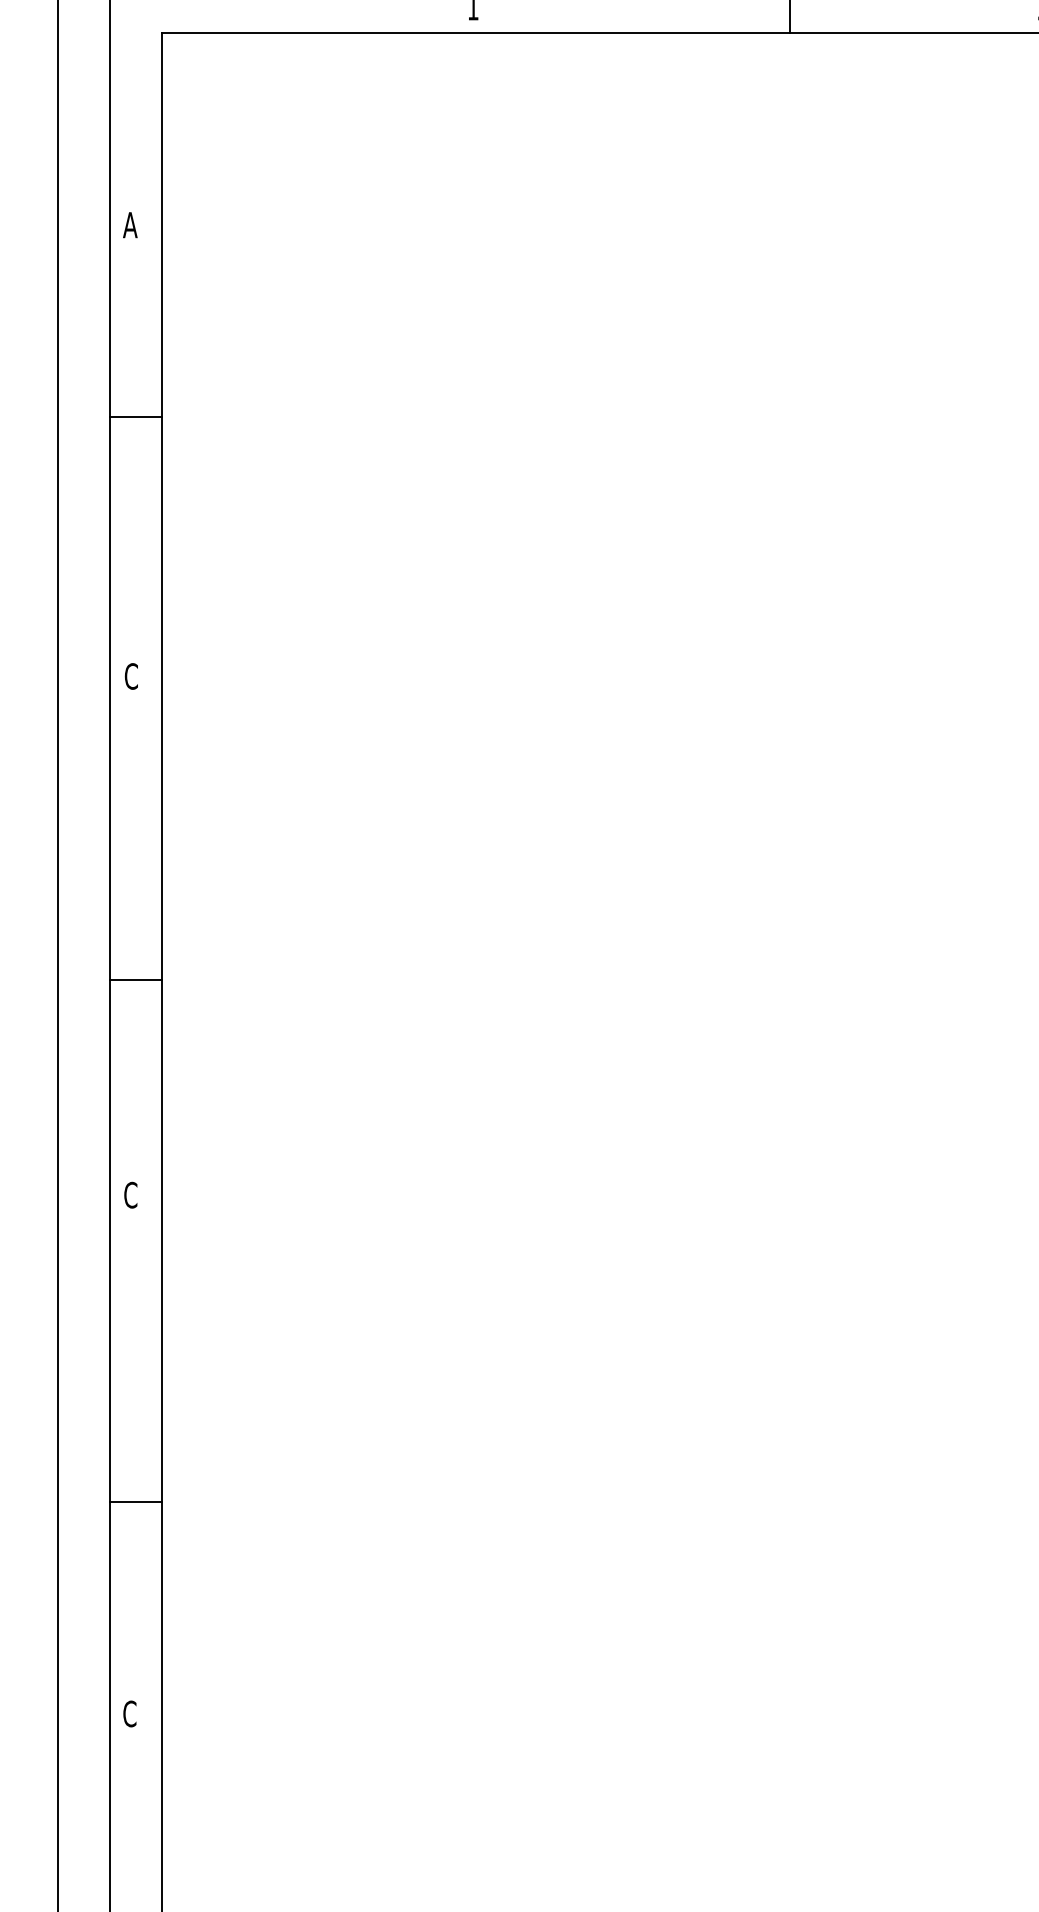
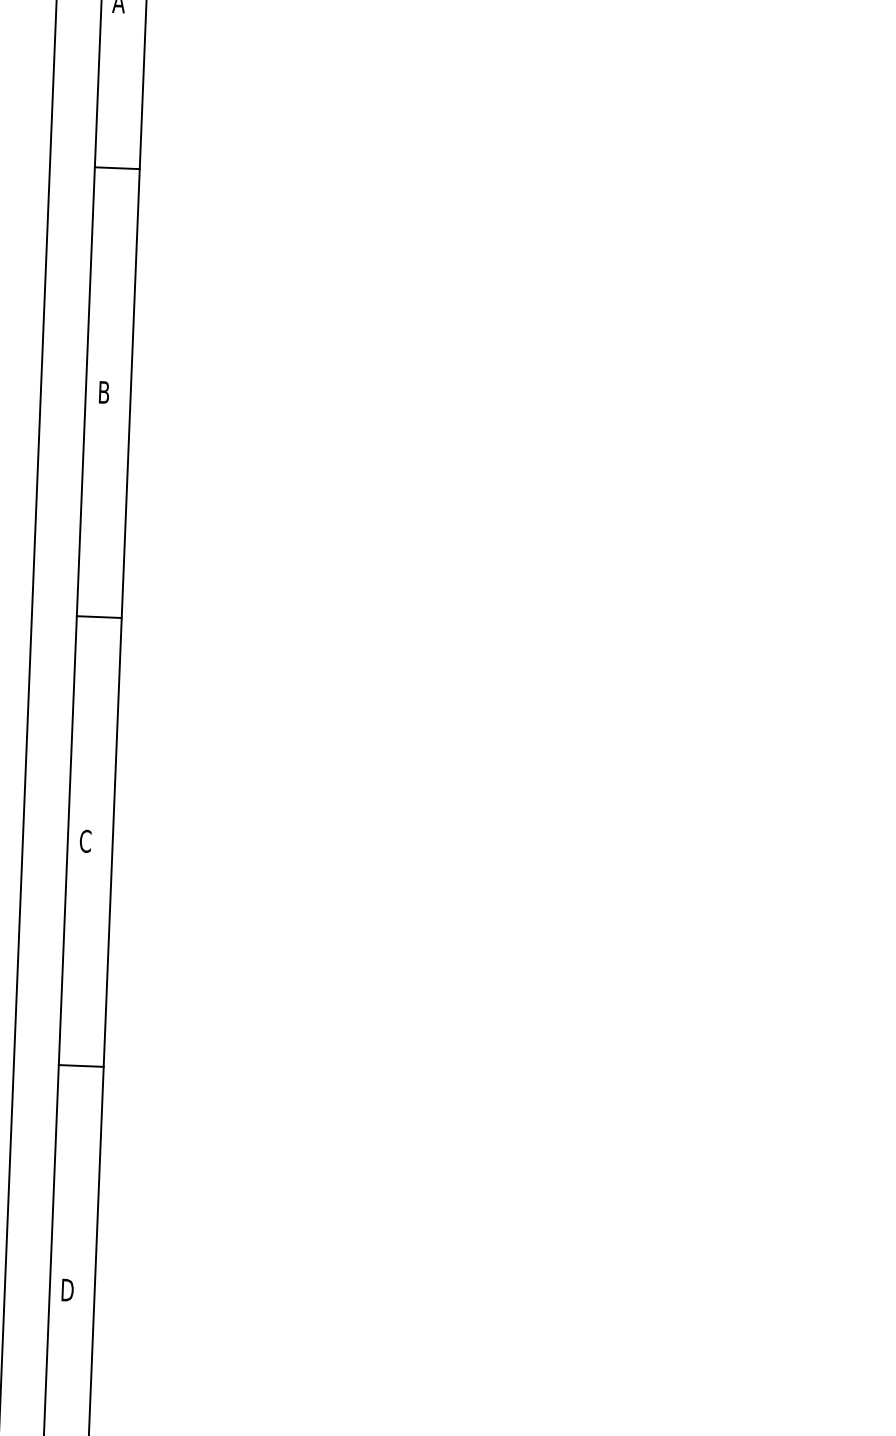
text: (130, 676) -> (103, 392), C -> B
line: (136, 979) -> (99, 616), moved
line: (136, 1501) -> (81, 1065), moved
text: (130, 1713) -> (67, 1289), C -> D

